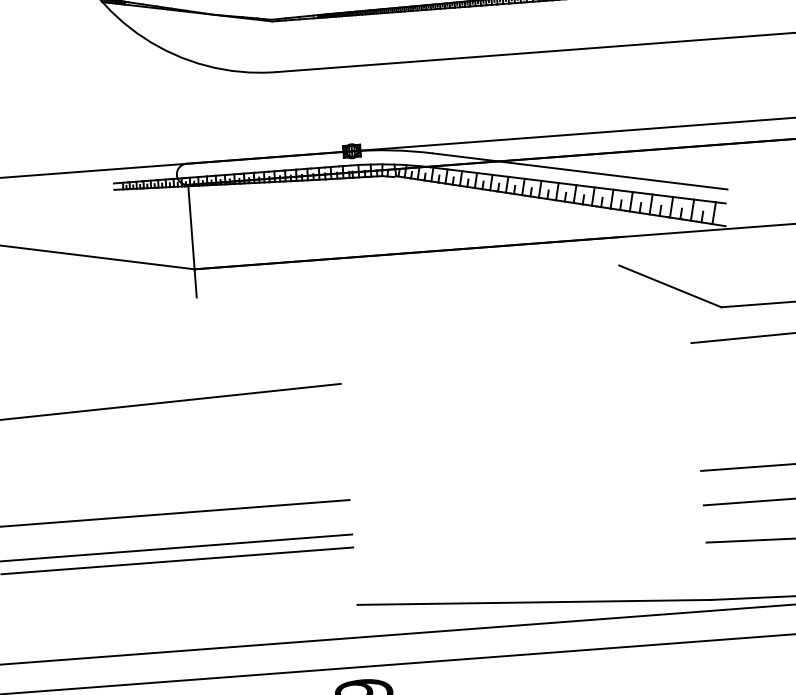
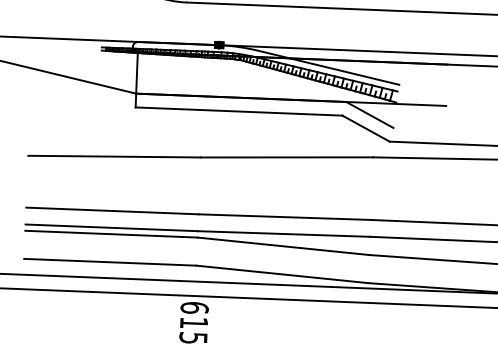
line: (673, 256) -> (369, 114), added
line: (406, 281) -> (238, 111), added
line: (515, 363) -> (286, 157), added
line: (525, 484) -> (284, 216), added
line: (527, 519) -> (283, 233), added
line: (530, 545) -> (283, 246), added
line: (181, 616) -> (110, 261), added

